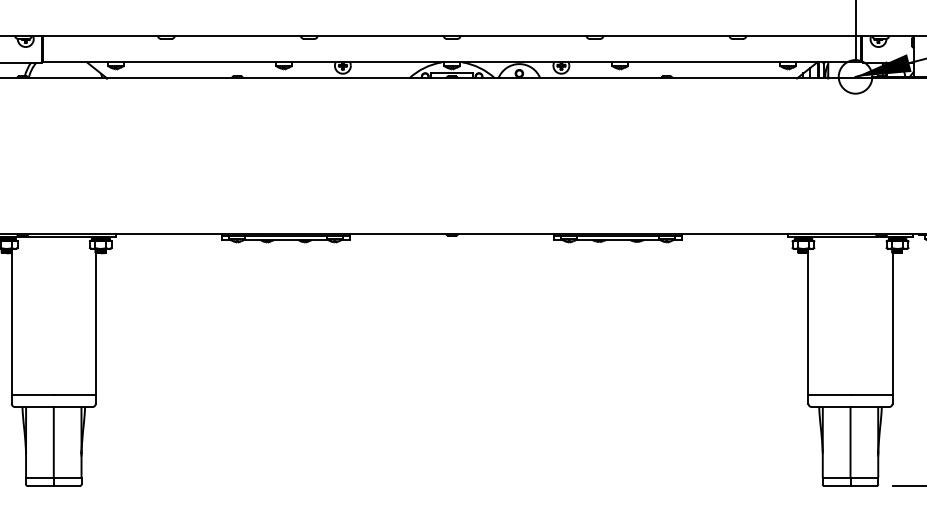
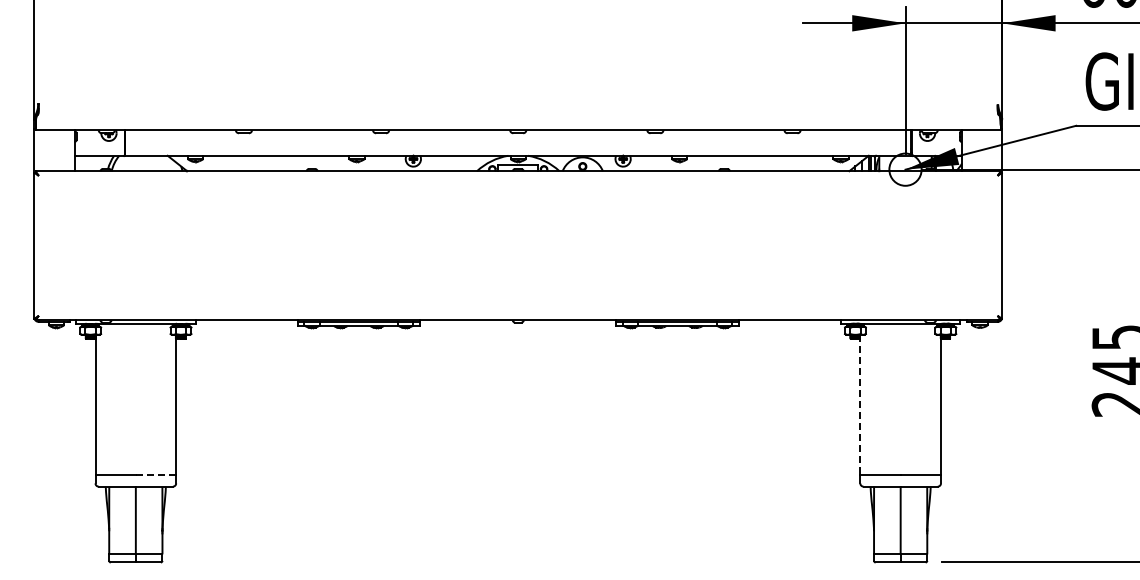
line: (808, 322) -> (860, 405), solid -> dashed
line: (75, 395) -> (156, 475), solid -> dashed

